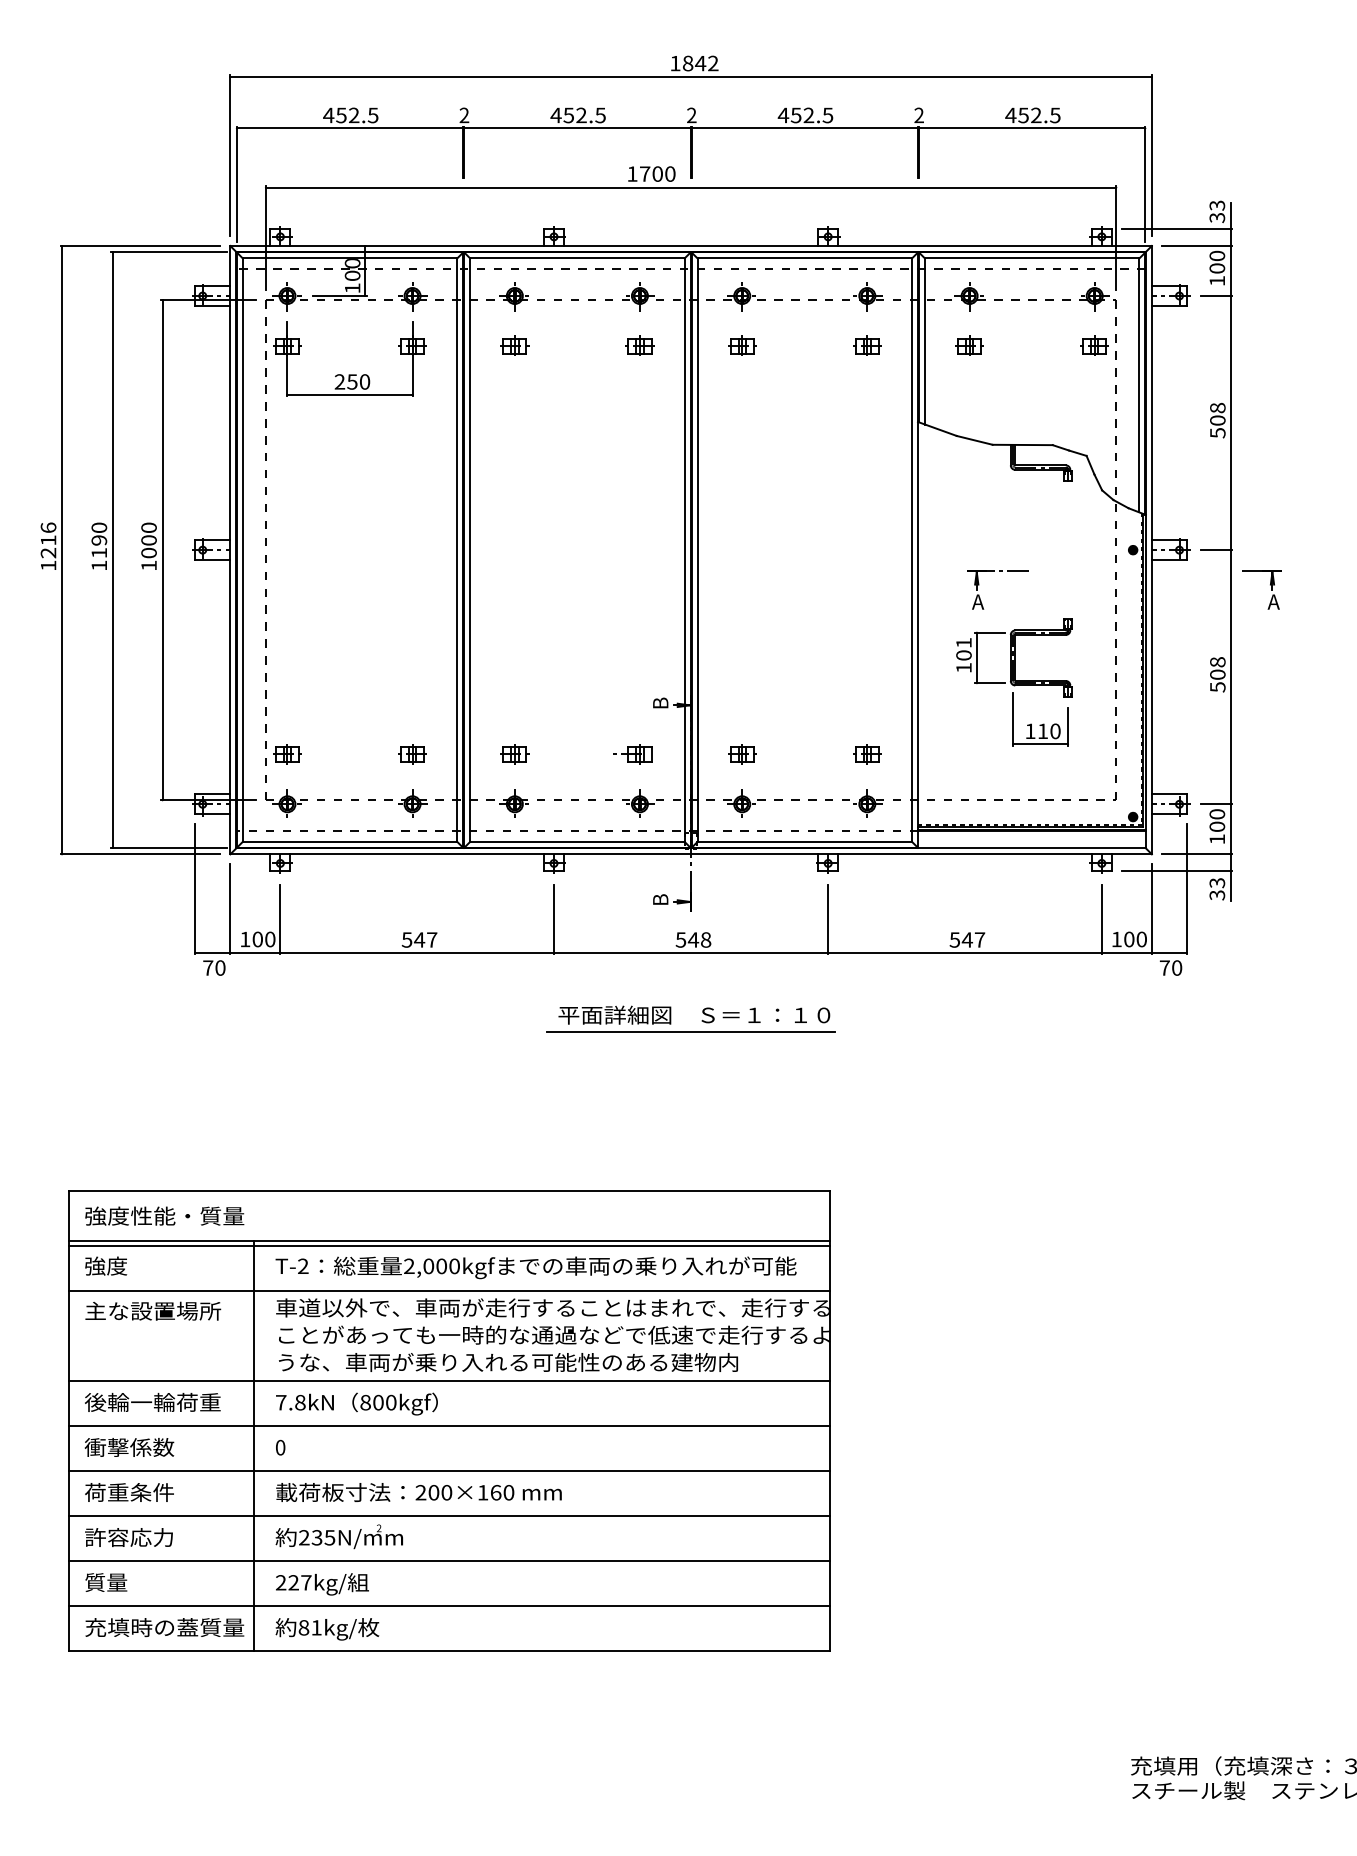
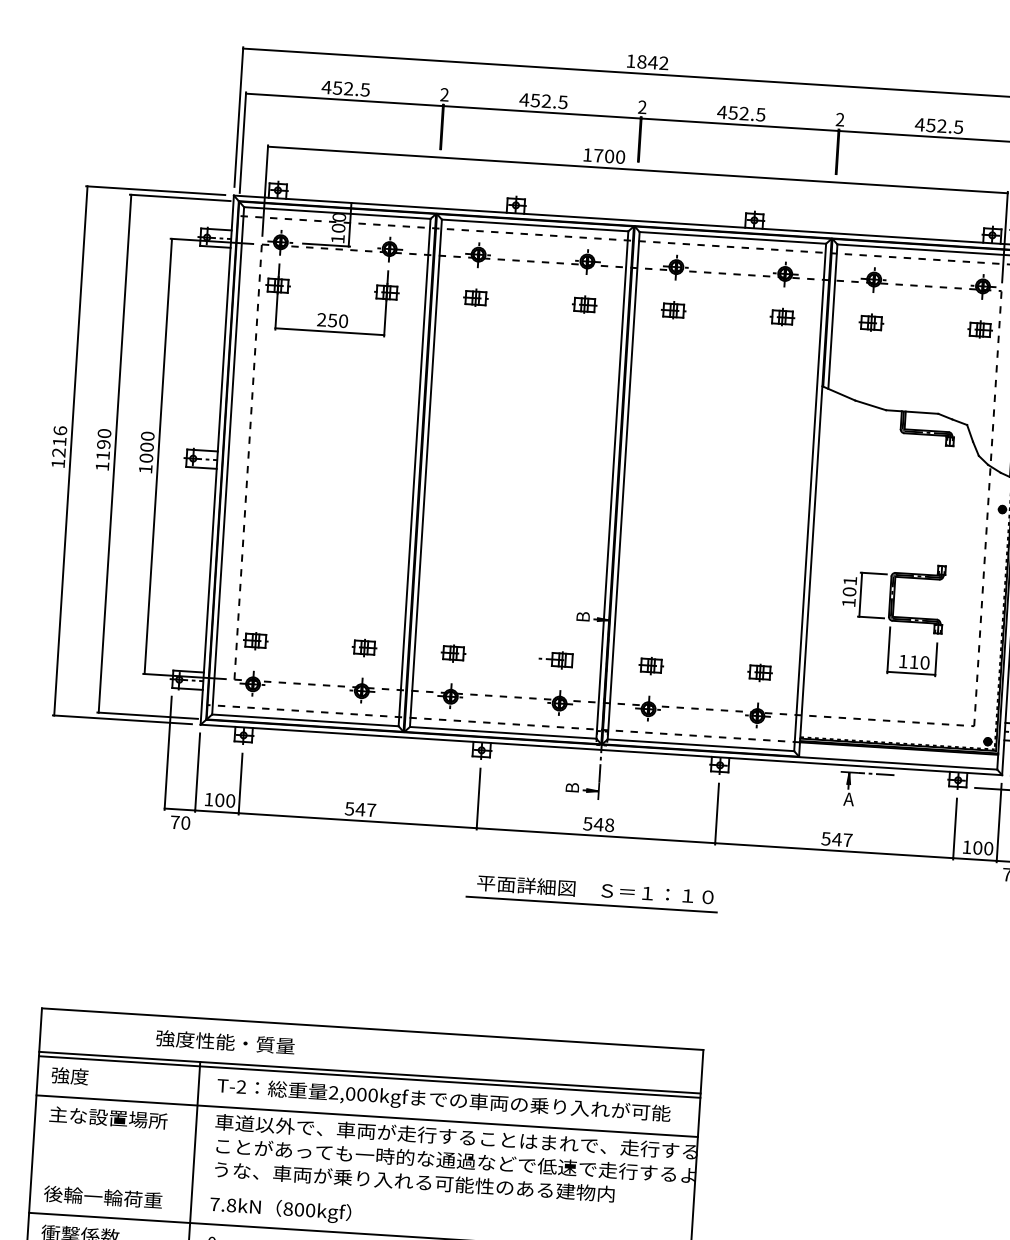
part: (999, 571) -> (869, 773), moved
text: (164, 1215) -> (225, 1041), moved
line: (449, 1380) -> (362, 1194), removed

